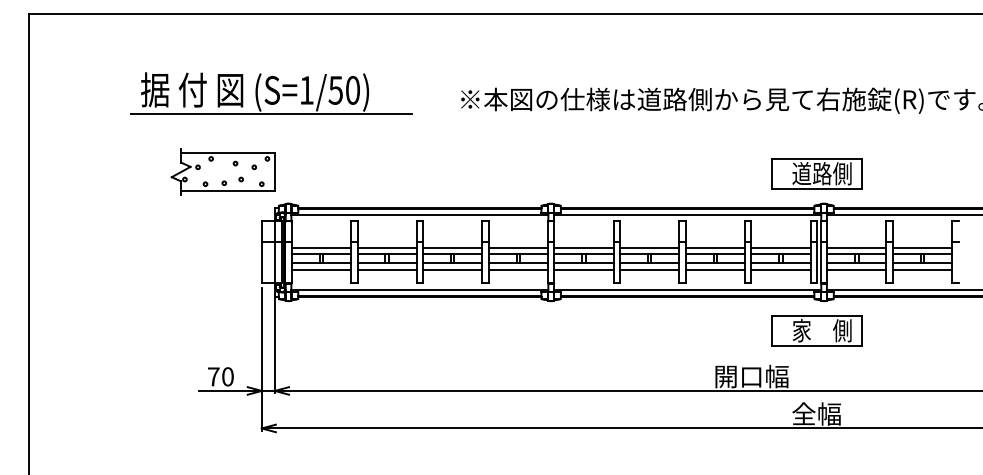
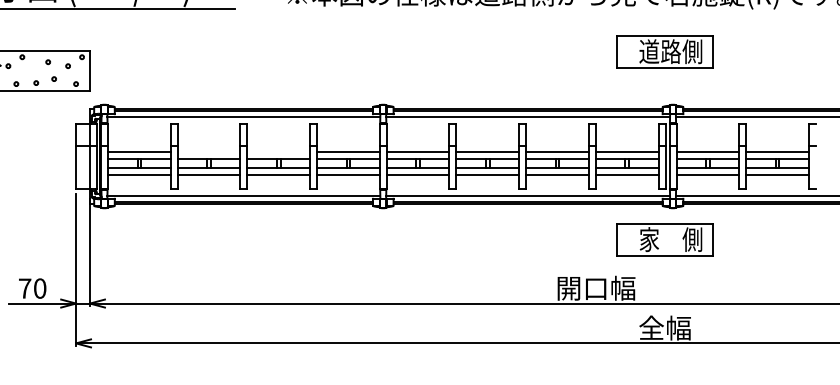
part: (816, 173) -> (664, 51), moved
line: (386, 247) -> (208, 151), removed
line: (452, 247) -> (278, 151), removed

